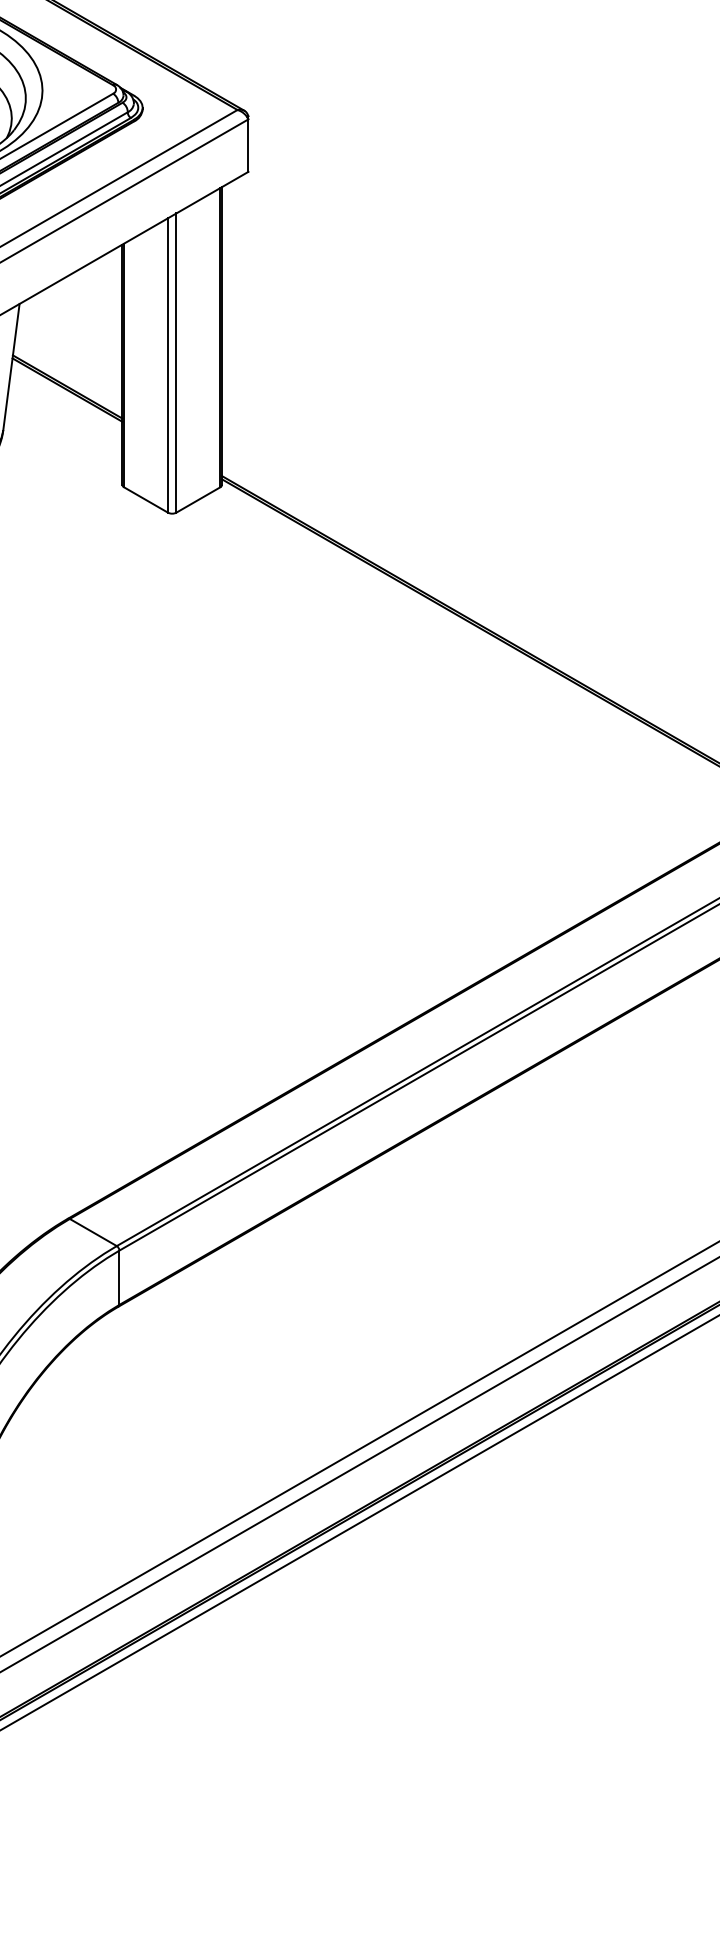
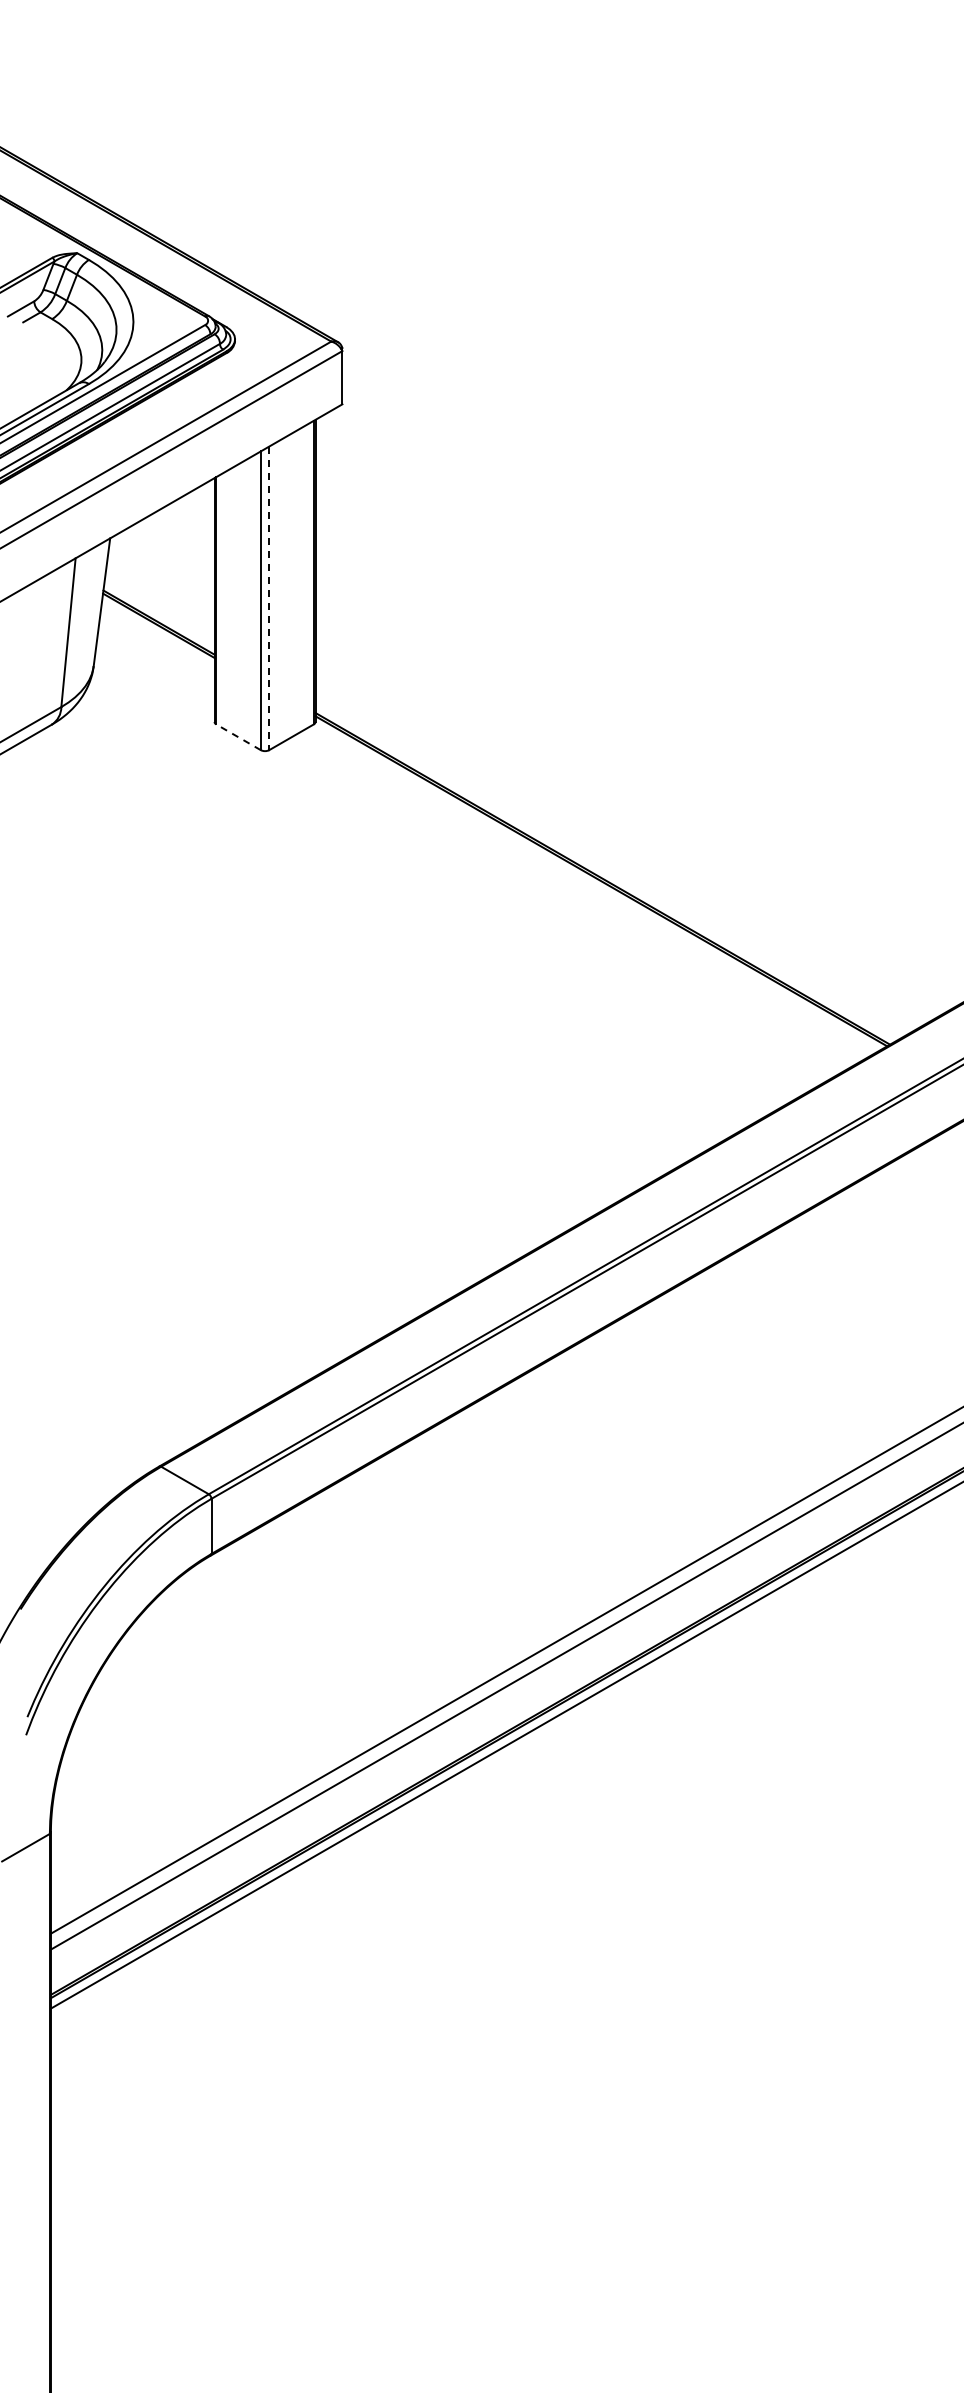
line: (176, 363) -> (269, 598), solid -> dashed
line: (146, 500) -> (238, 737), solid -> dashed

